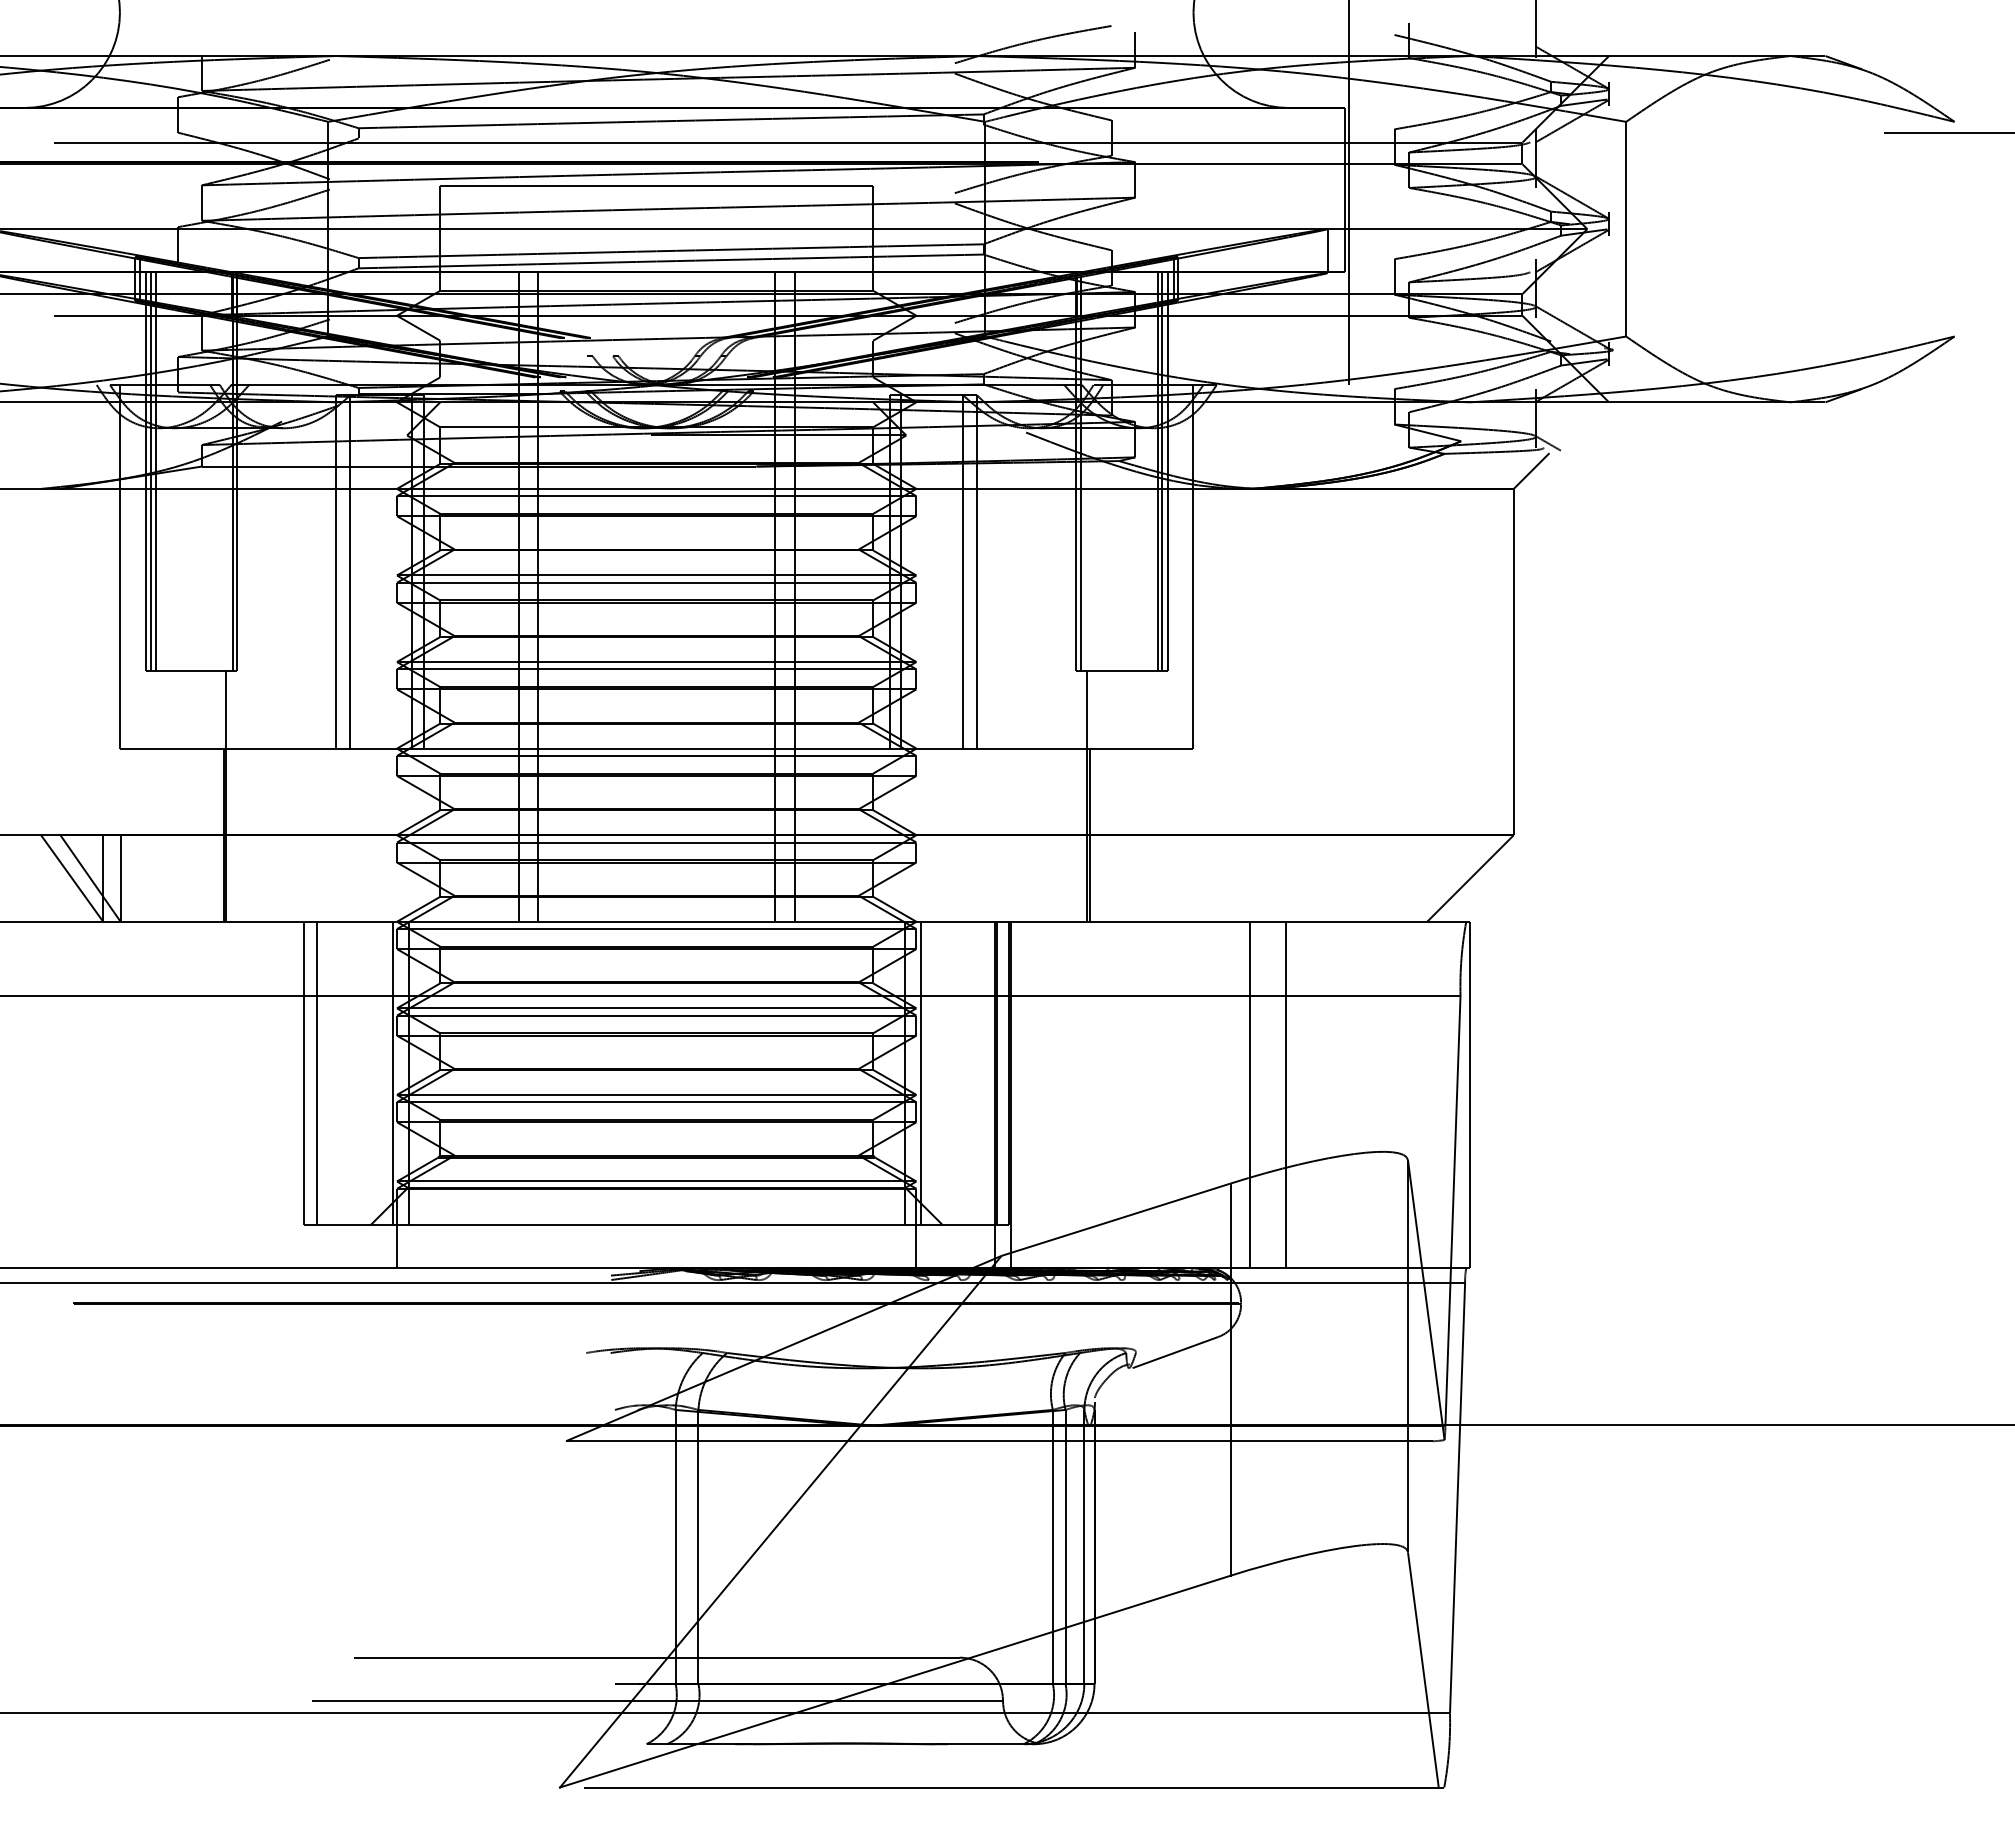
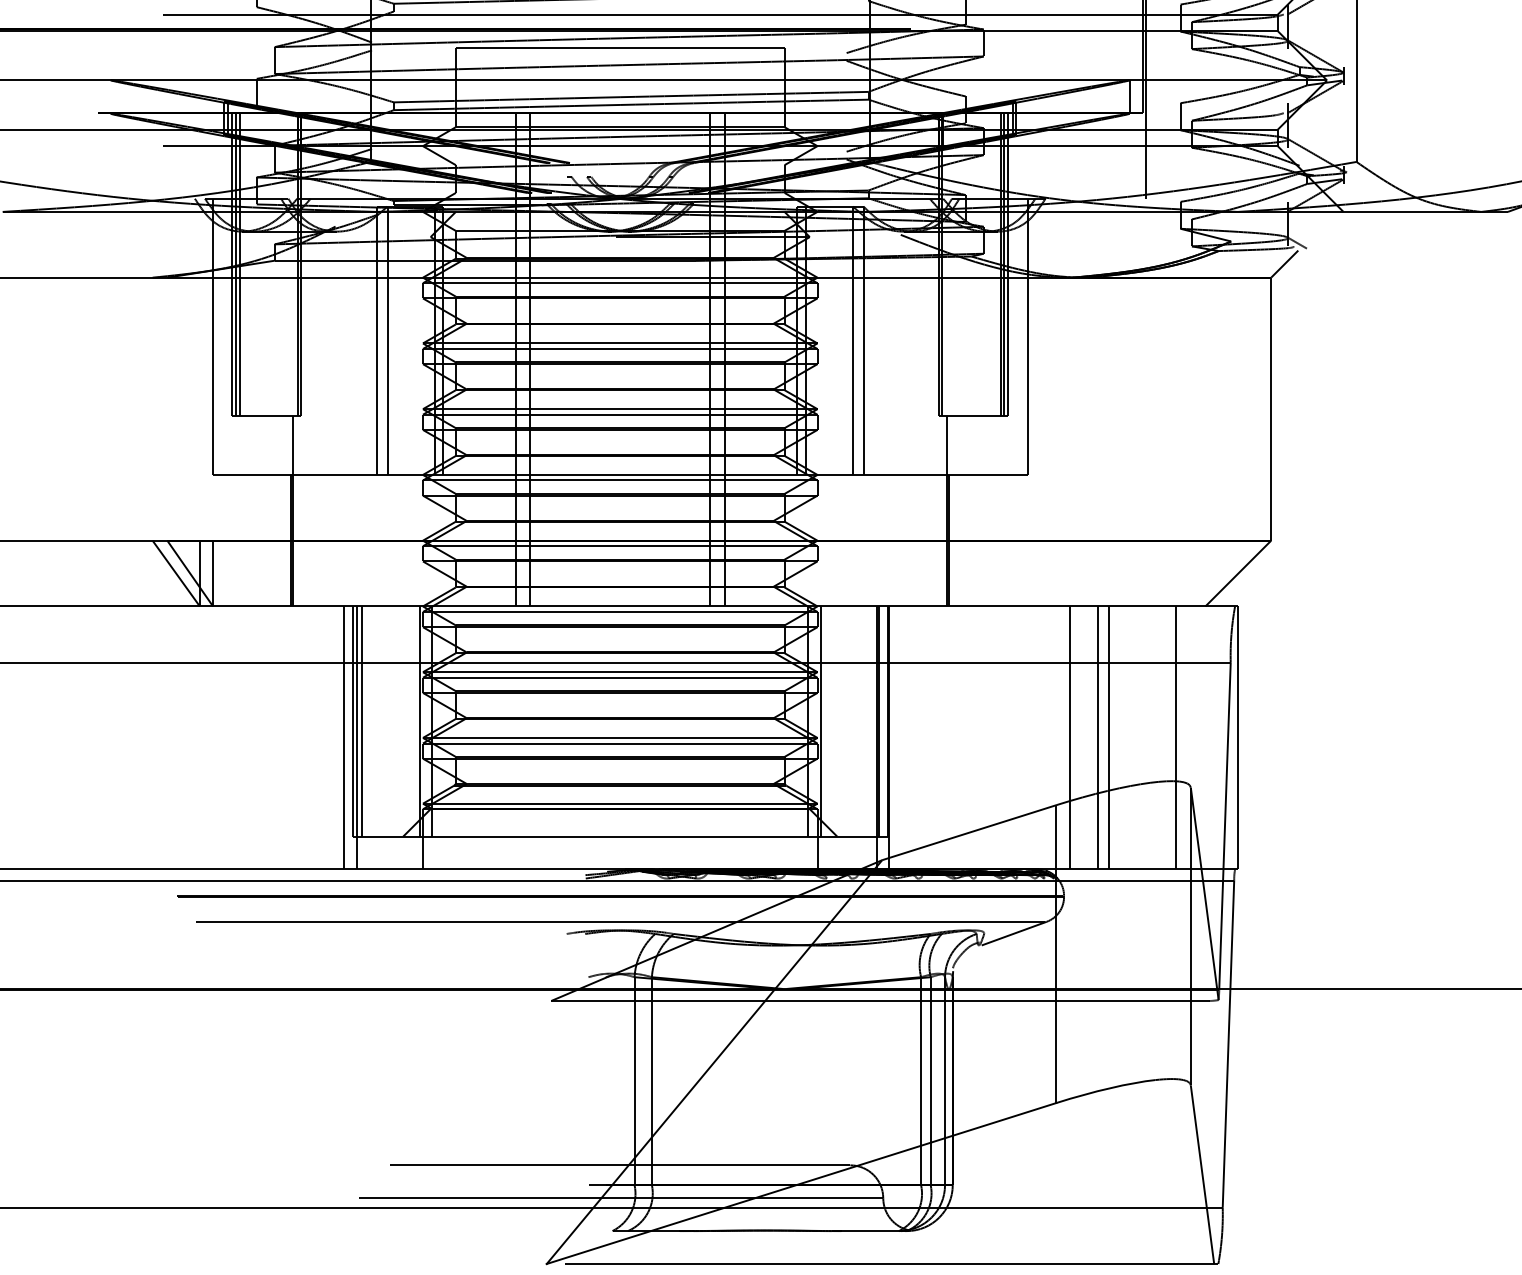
line: (293, 1094) -> (344, 737), added
line: (310, 1094) -> (357, 737), added
line: (1300, 1094) -> (1109, 737), added
line: (1388, 1094) -> (1176, 737), added
line: (656, 1336) -> (620, 921), added

